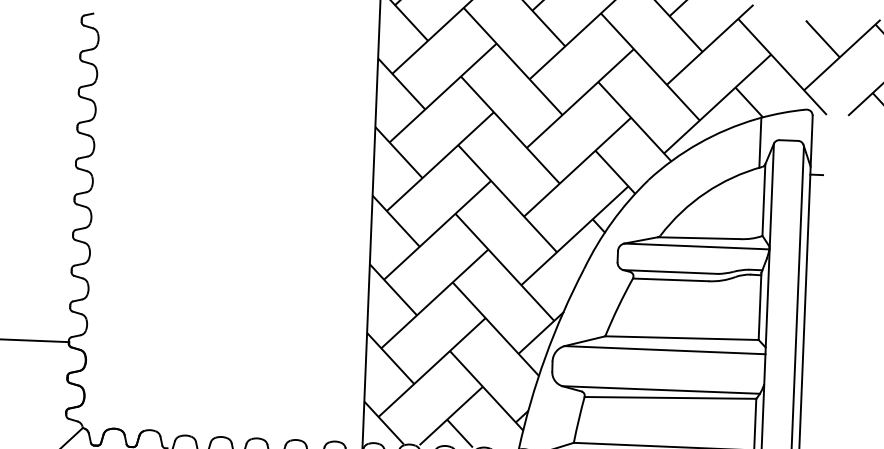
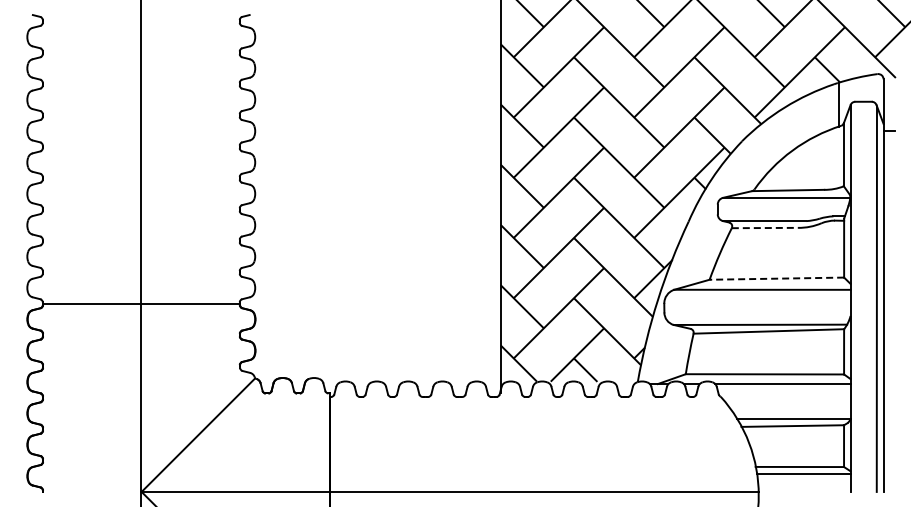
line: (671, 280) -> (765, 228), solid -> dashed
line: (681, 337) -> (776, 278), solid -> dashed

